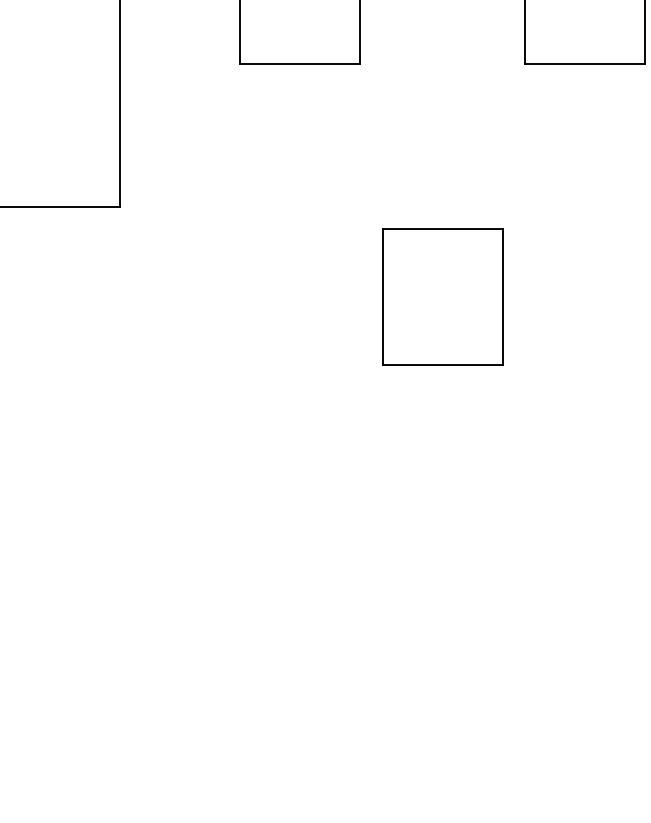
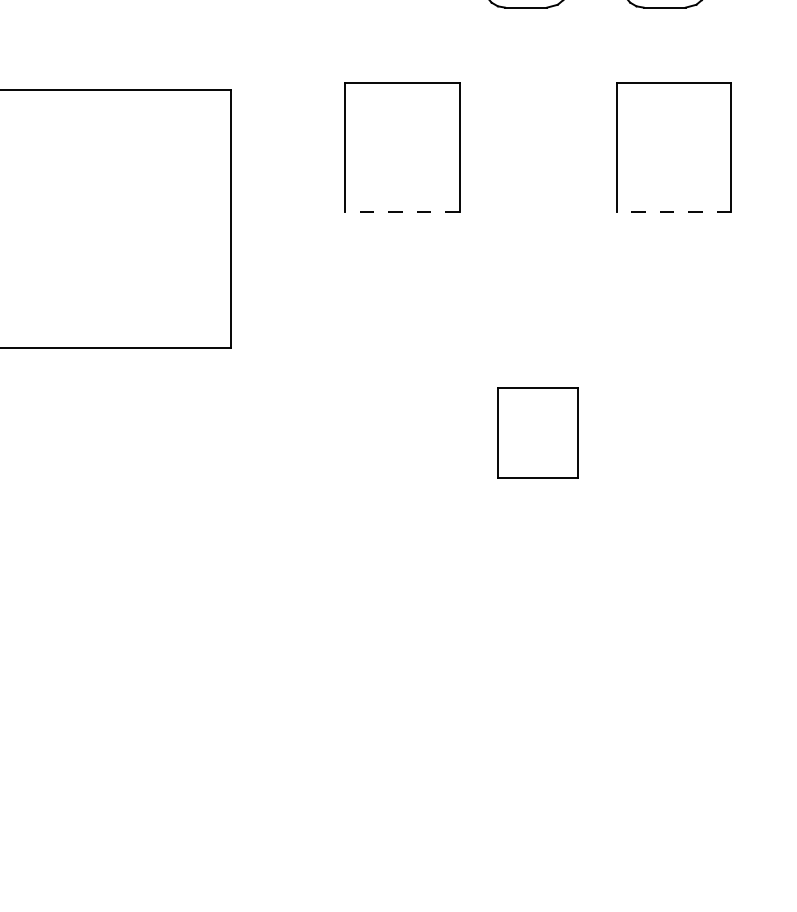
line: (299, 63) -> (402, 211), solid -> dashed
line: (584, 63) -> (673, 211), solid -> dashed
part: (442, 297) -> (538, 433), size x0.7

